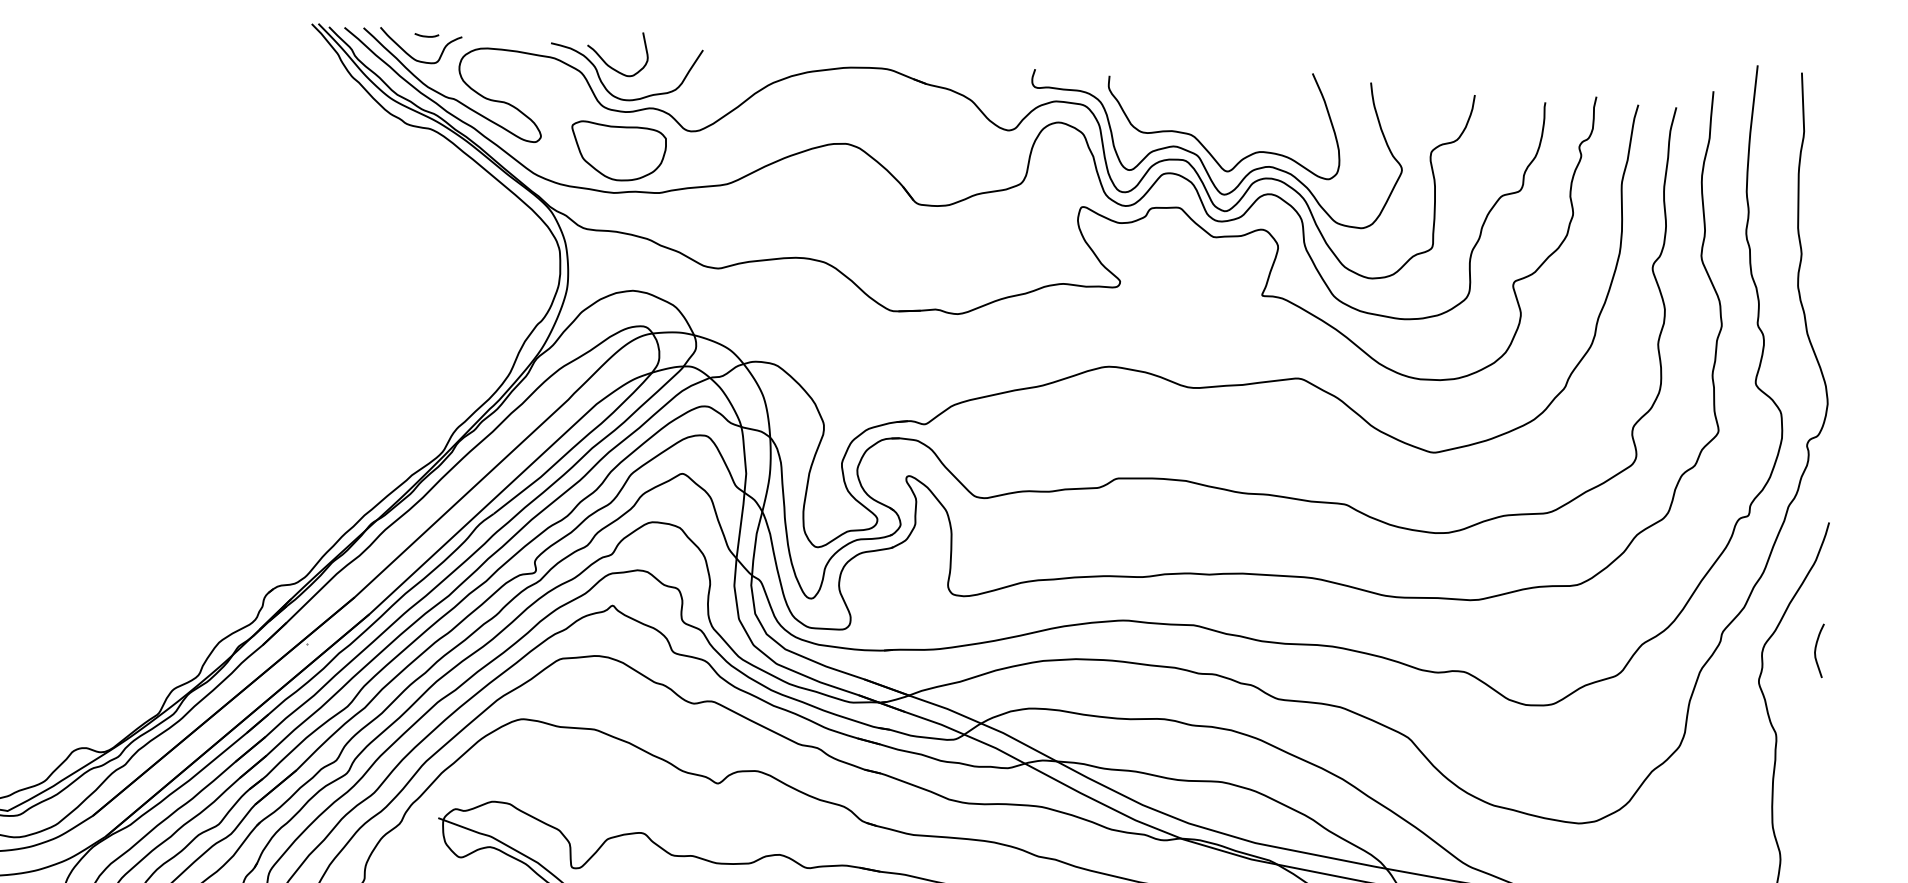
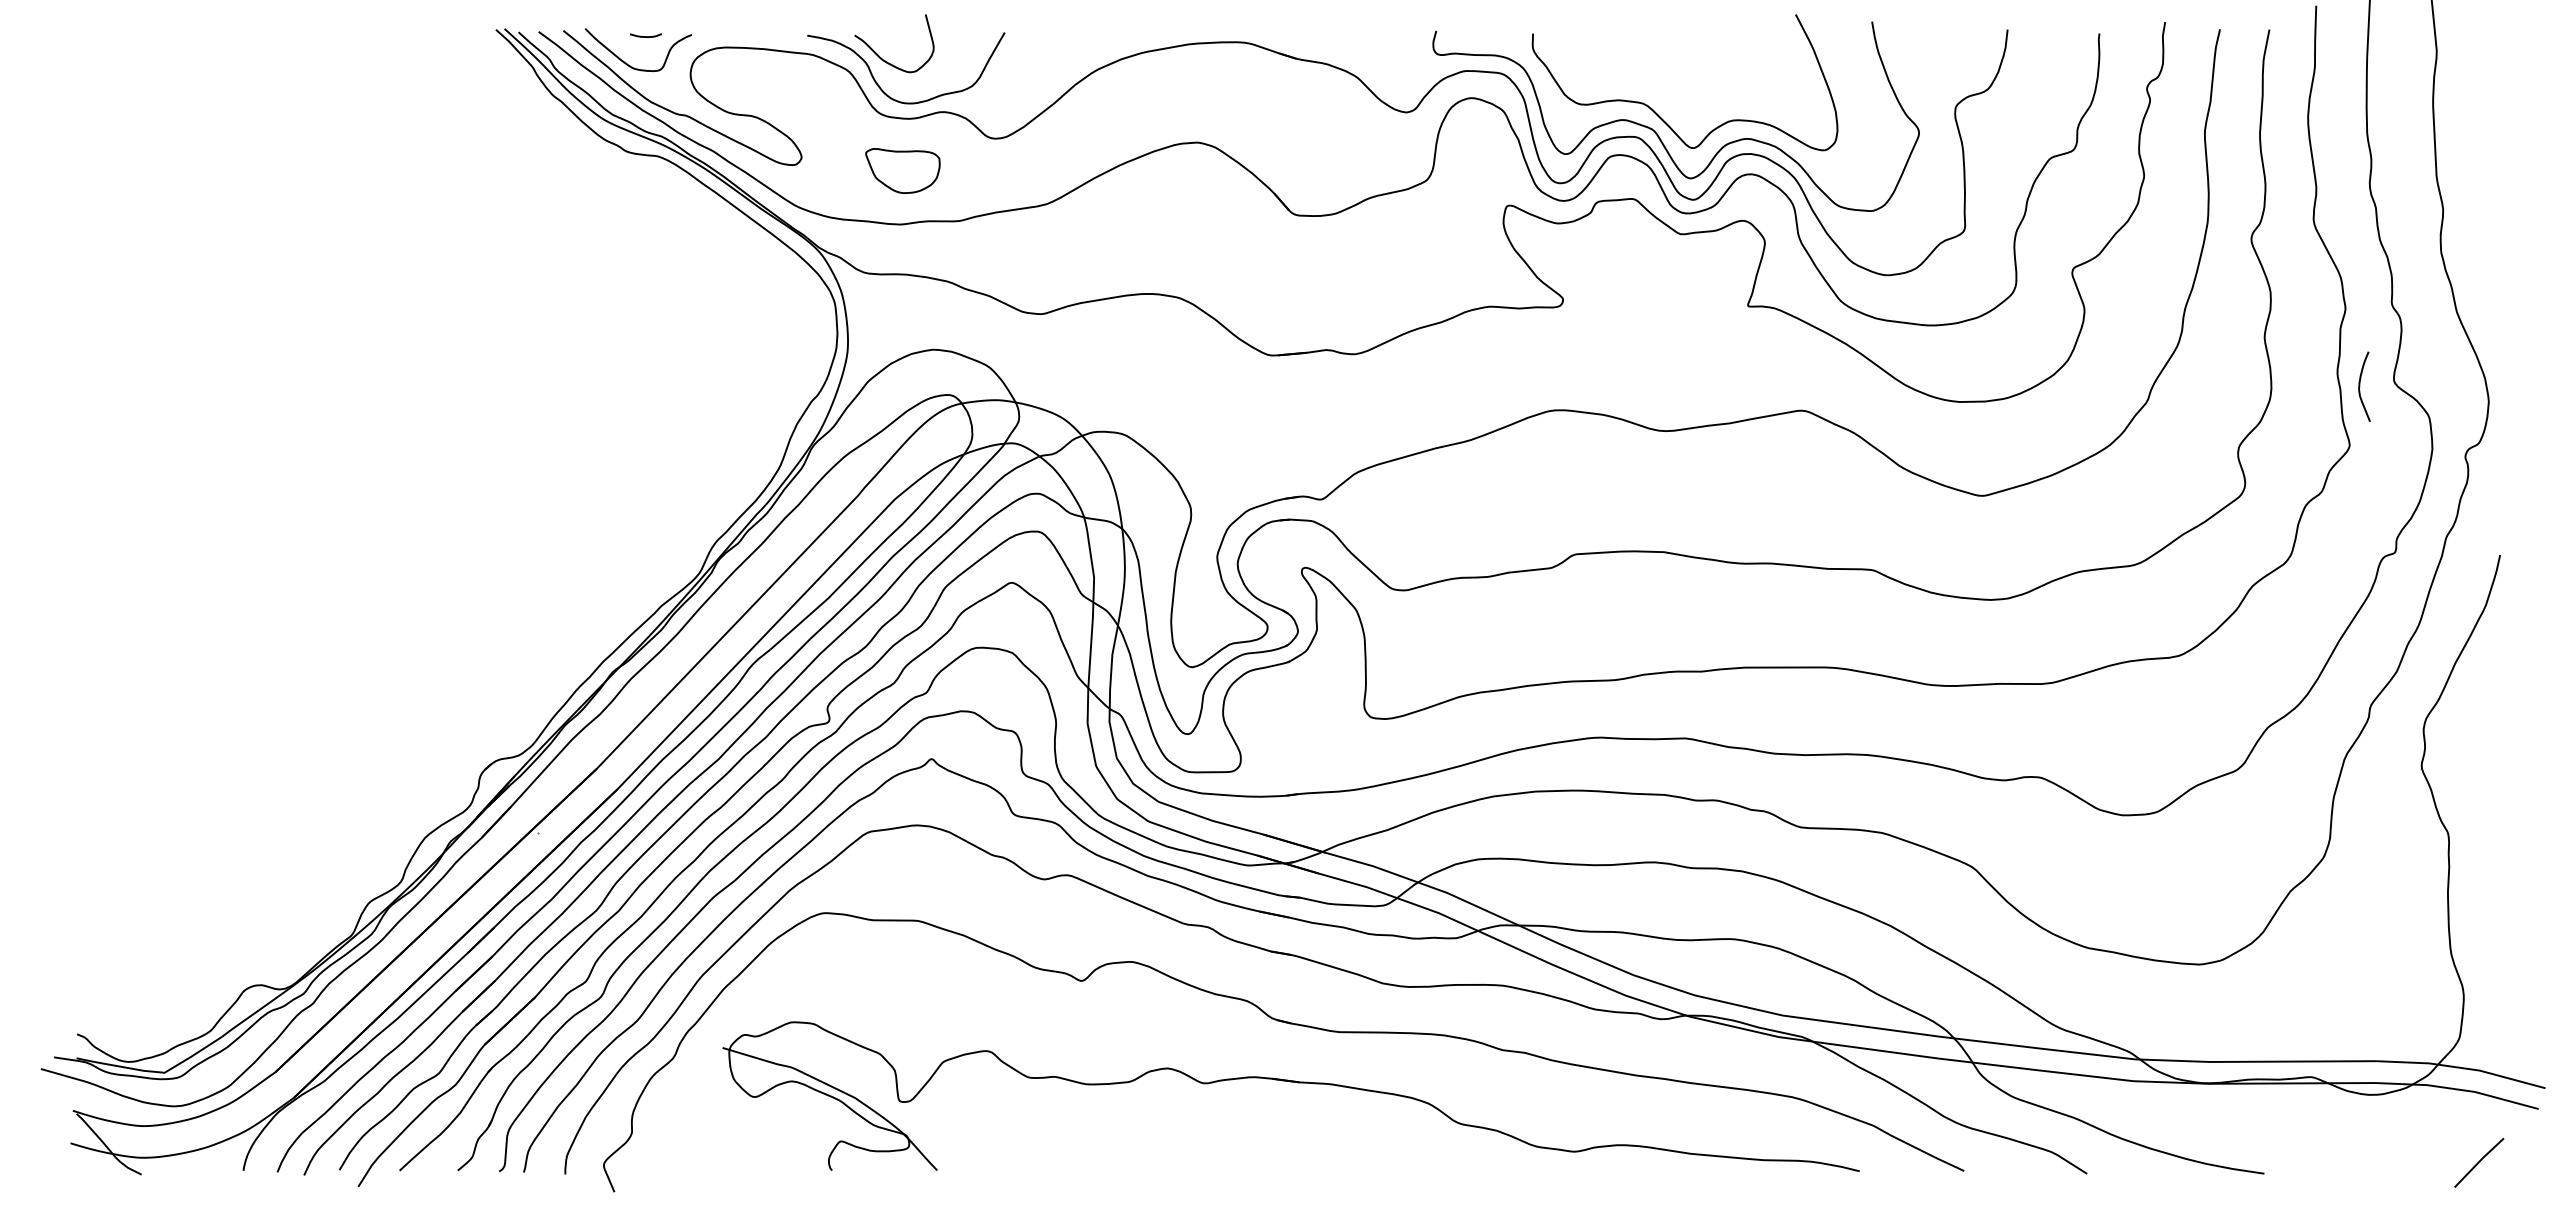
part: (617, 151) -> (902, 170), size x0.6
curve: (1816, 650) -> (2360, 386), moved

